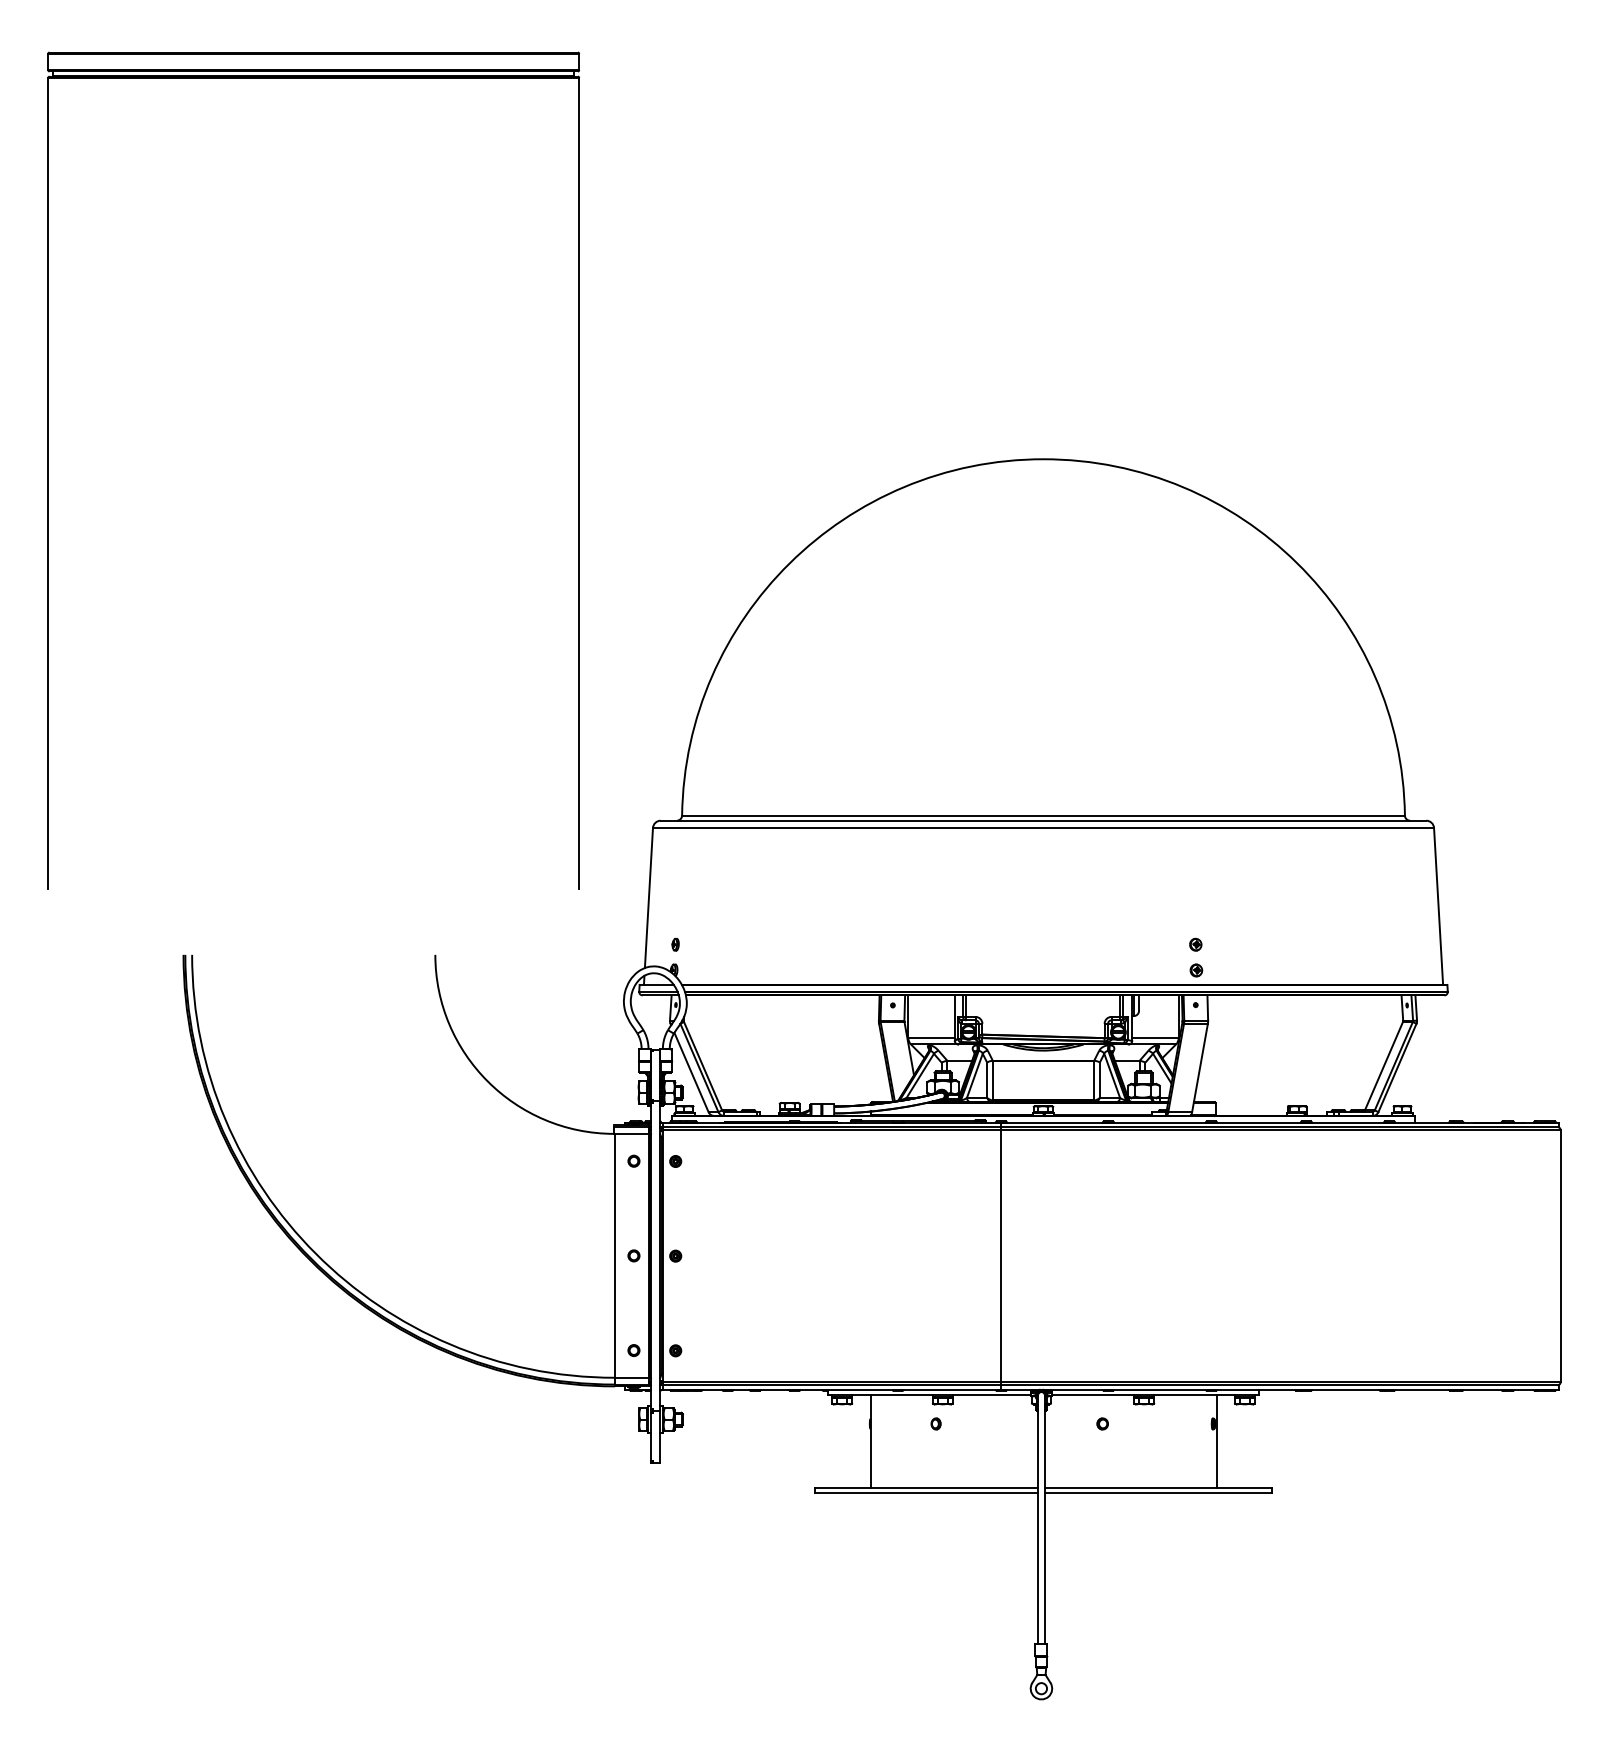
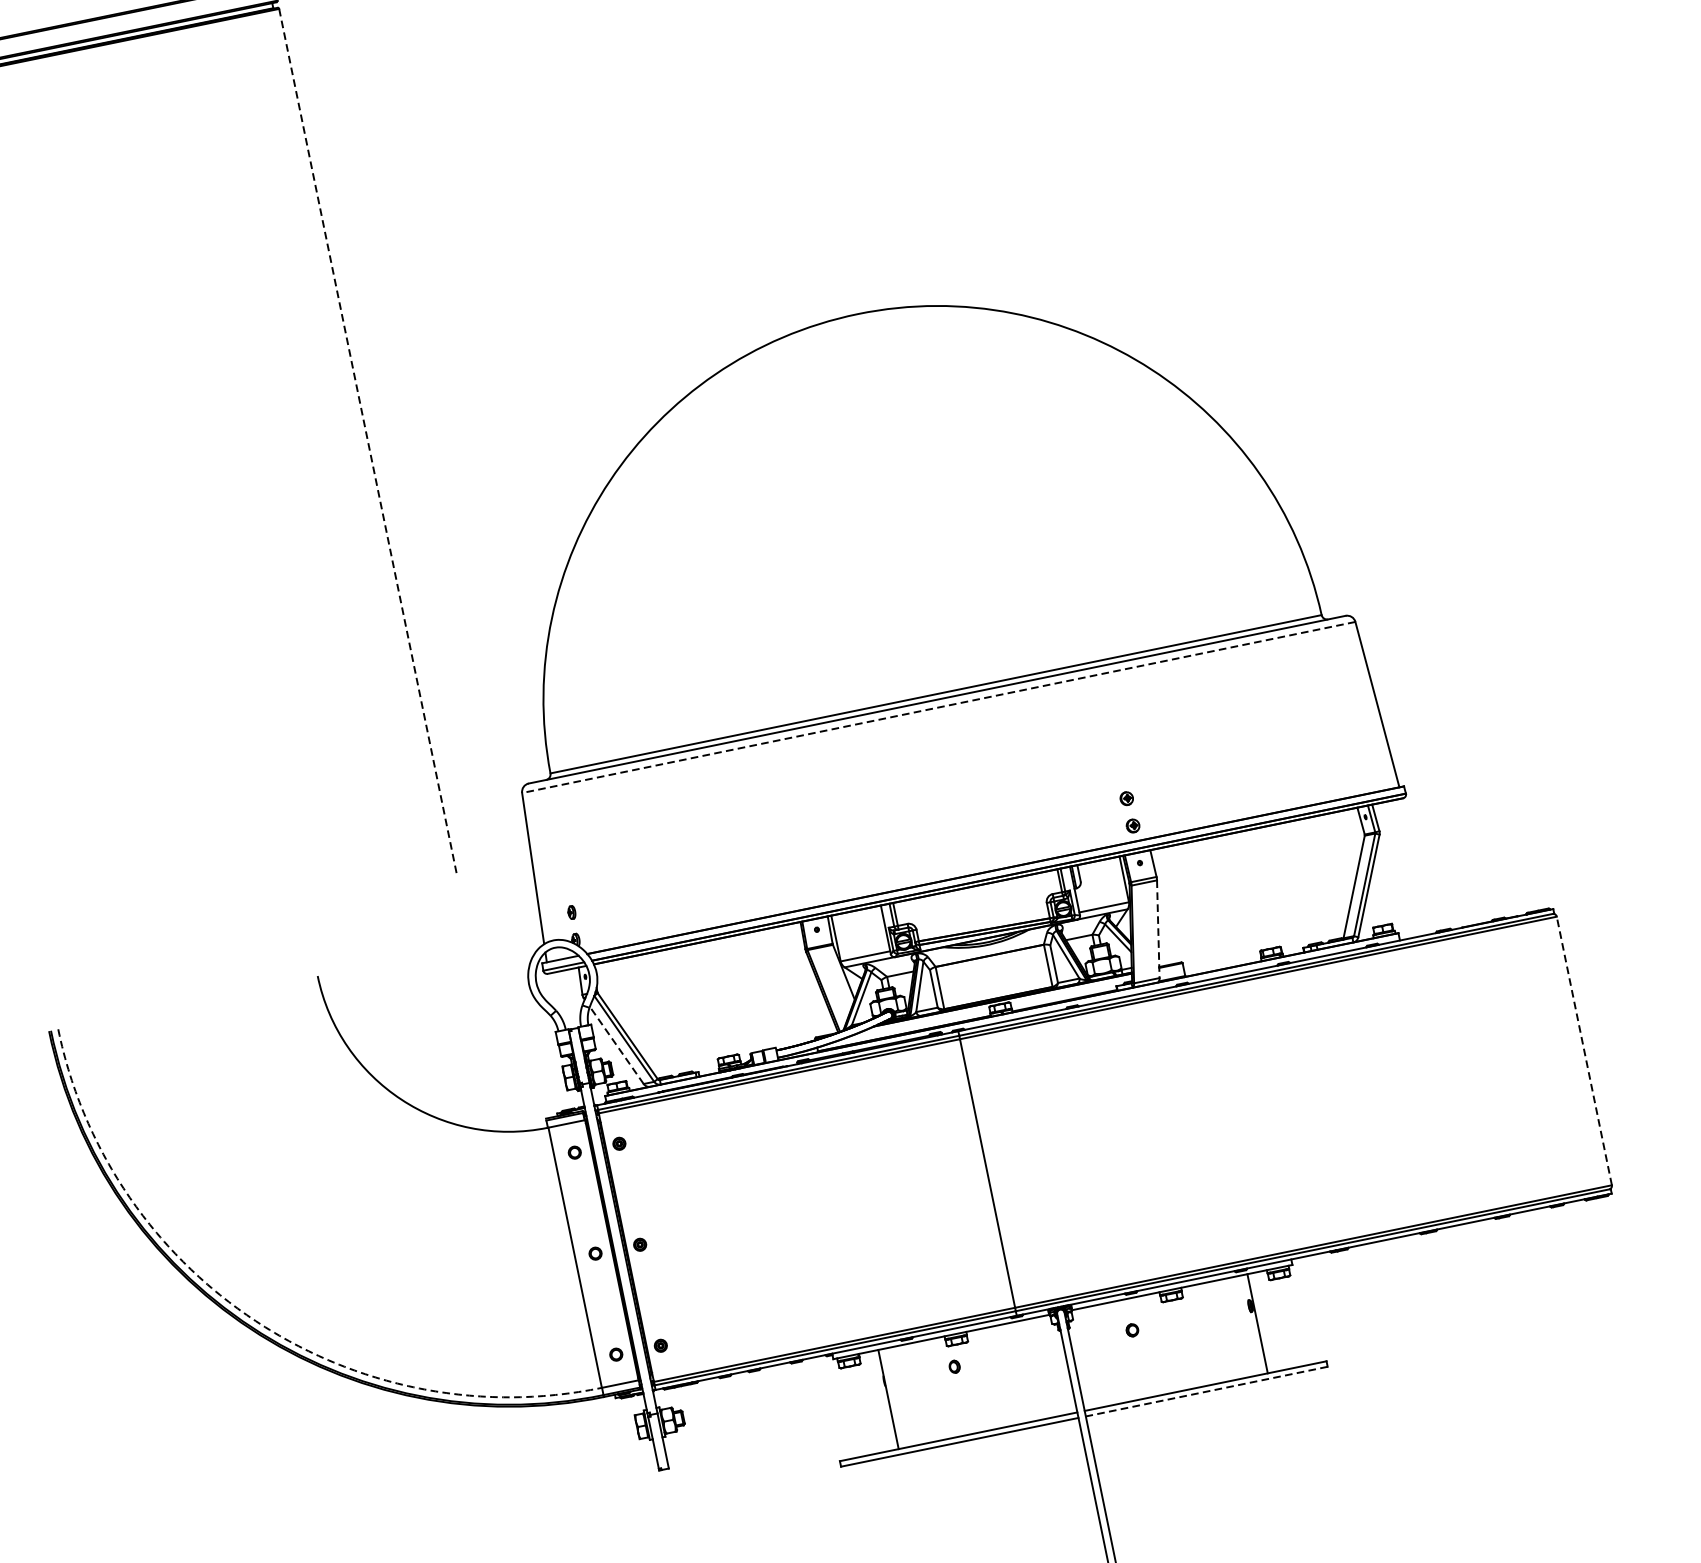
line: (579, 483) -> (368, 441), solid -> dashed
line: (1043, 828) -> (938, 708), solid -> dashed
line: (1200, 1067) -> (1158, 928), solid -> dashed
line: (691, 1072) -> (616, 1045), solid -> dashed
arc: (316, 1253) -> (256, 1320), solid -> dashed
line: (1560, 1256) -> (1584, 1051), solid -> dashed
line: (1157, 1492) -> (1205, 1391), solid -> dashed

